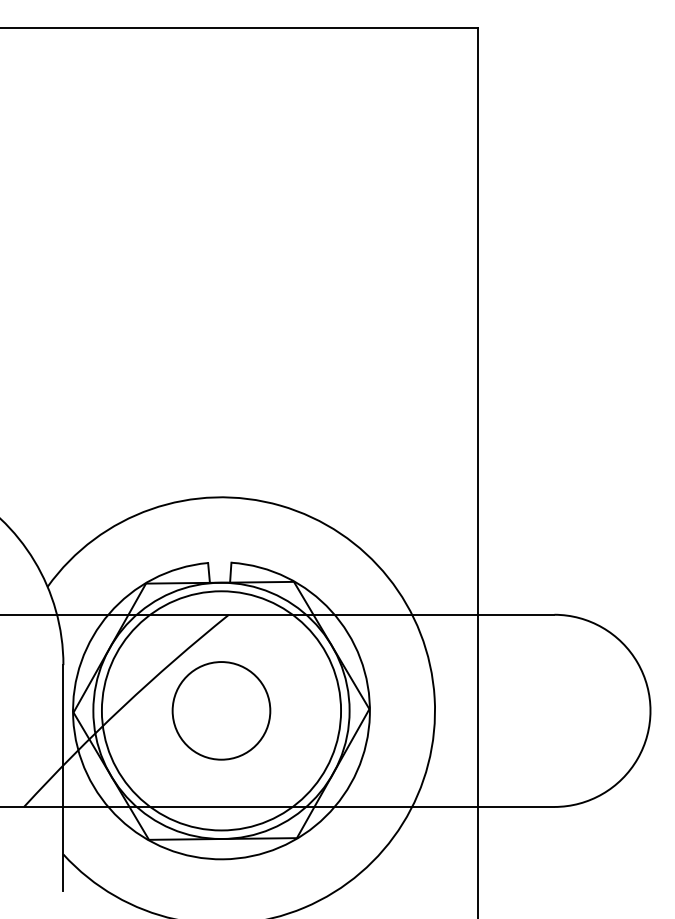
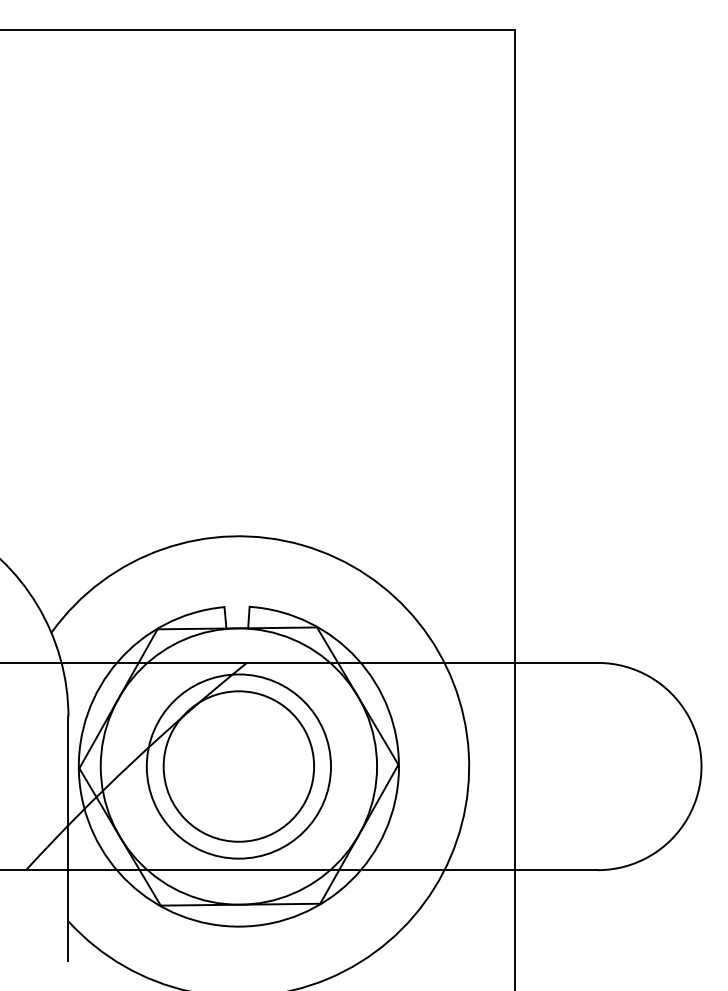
circle: (221, 710) -> (238, 766), size x0.71
circle: (221, 710) -> (238, 766), size x1.43

